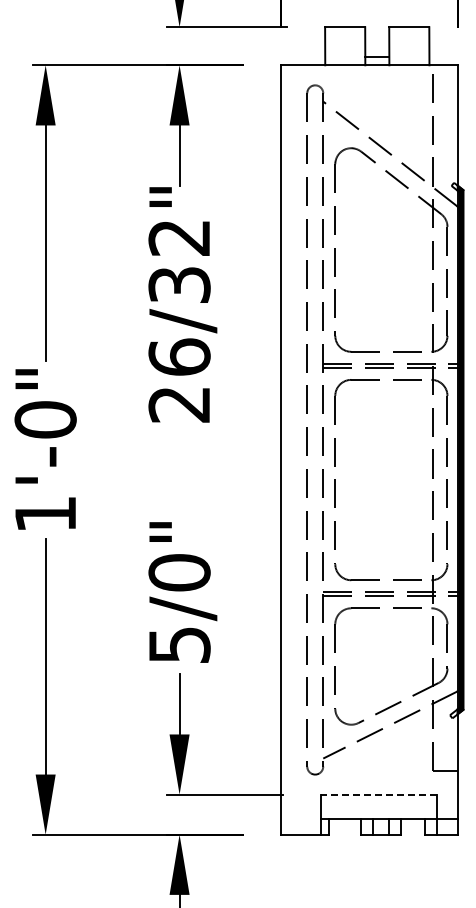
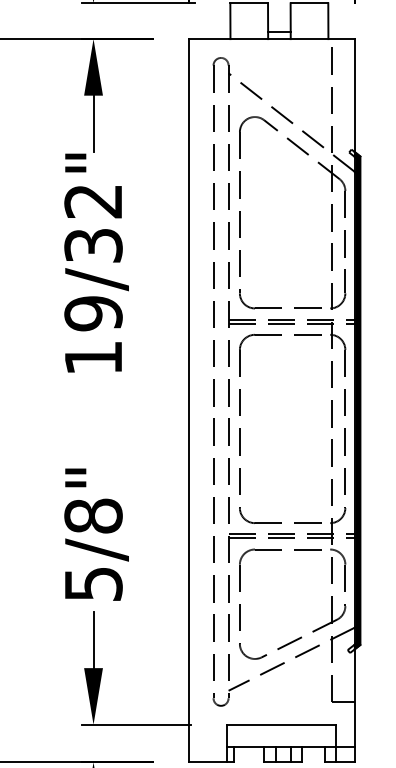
text: (179, 380) -> (93, 335), 26/32" -> 19/32"
text: (179, 572) -> (93, 515), 5/0" -> 5/8"
line: (378, 794) -> (280, 724), dashed -> solid

